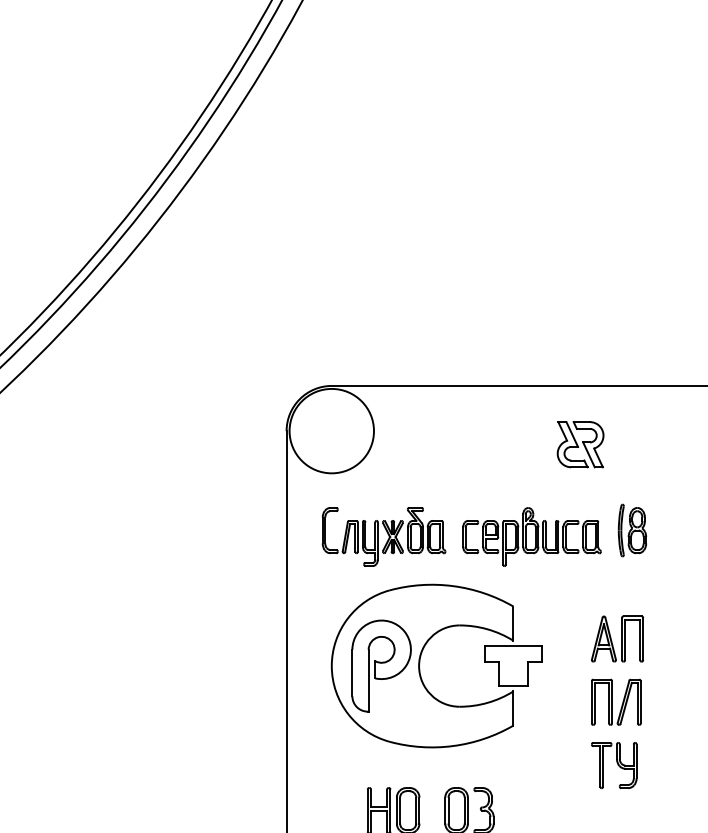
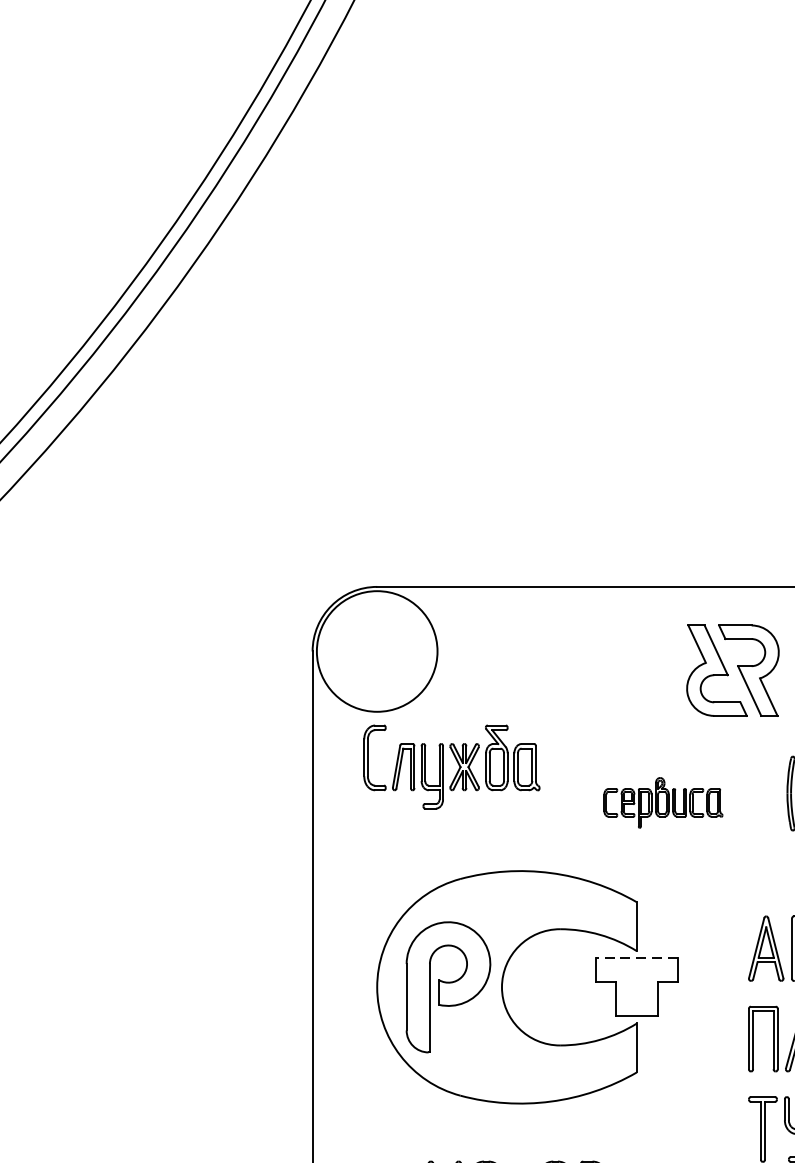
part: (580, 444) -> (732, 670), size x1.4
part: (383, 536) -> (451, 766), moved
part: (531, 536) -> (662, 802), size x0.6
line: (512, 645) -> (635, 957), solid -> dashed

